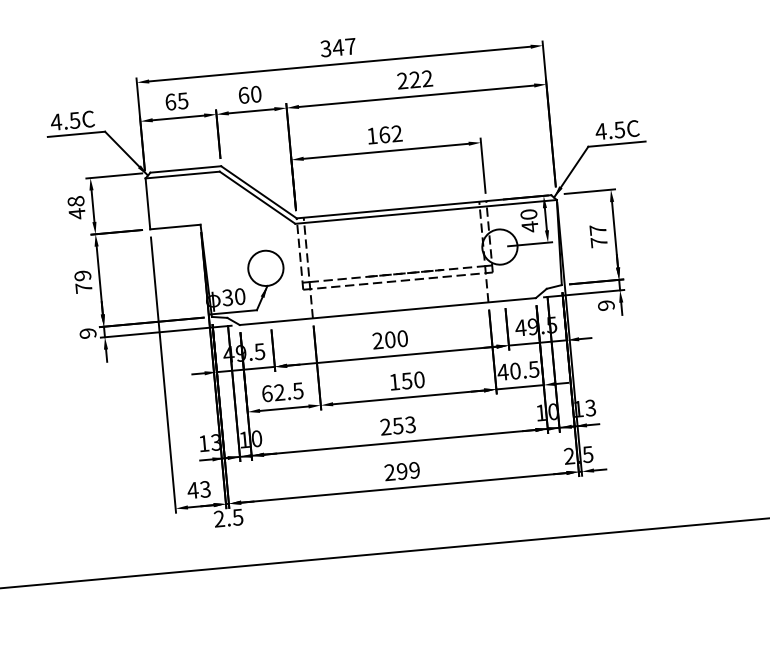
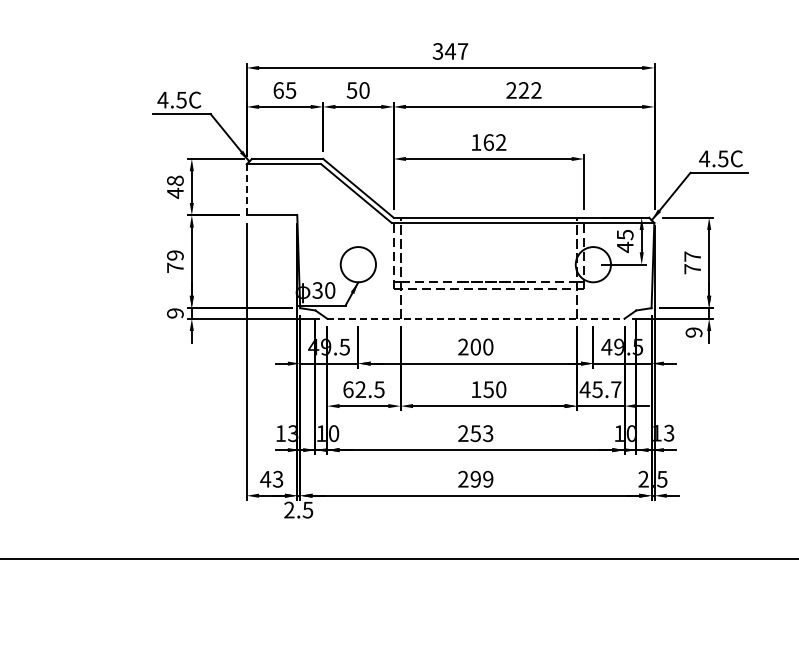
text: (243, 95) -> (351, 90), 60 -> 50
line: (147, 203) -> (246, 189), solid -> dashed
text: (528, 214) -> (624, 234), 40 -> 45
line: (387, 311) -> (475, 318), solid -> dashed
text: (524, 370) -> (606, 389), 40.5 -> 45.7

